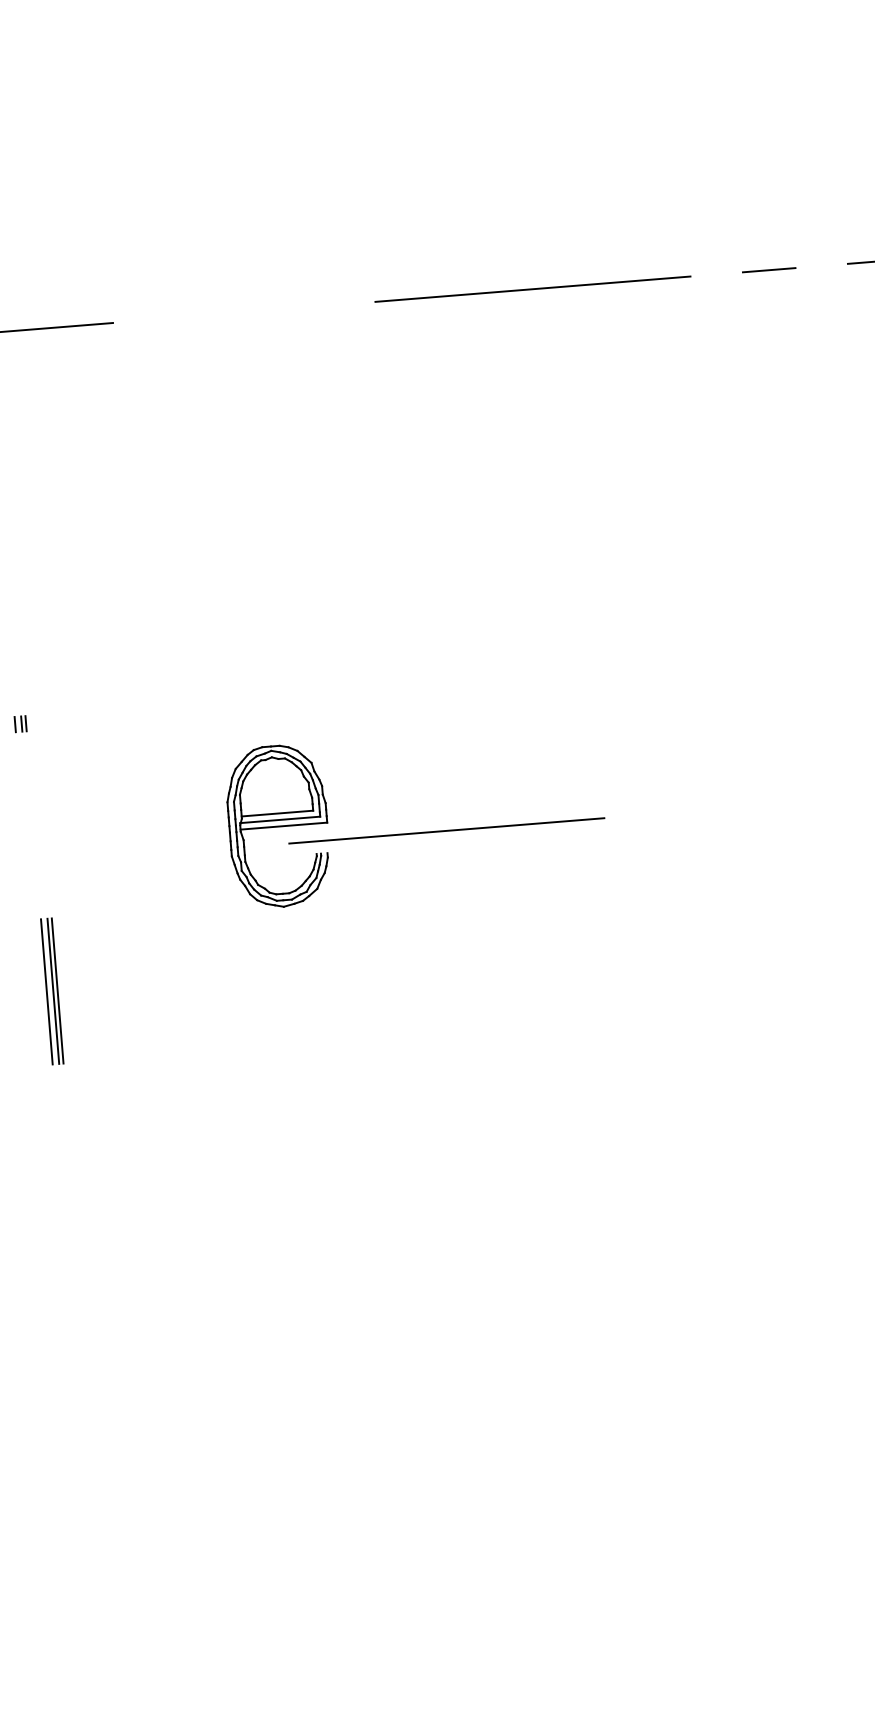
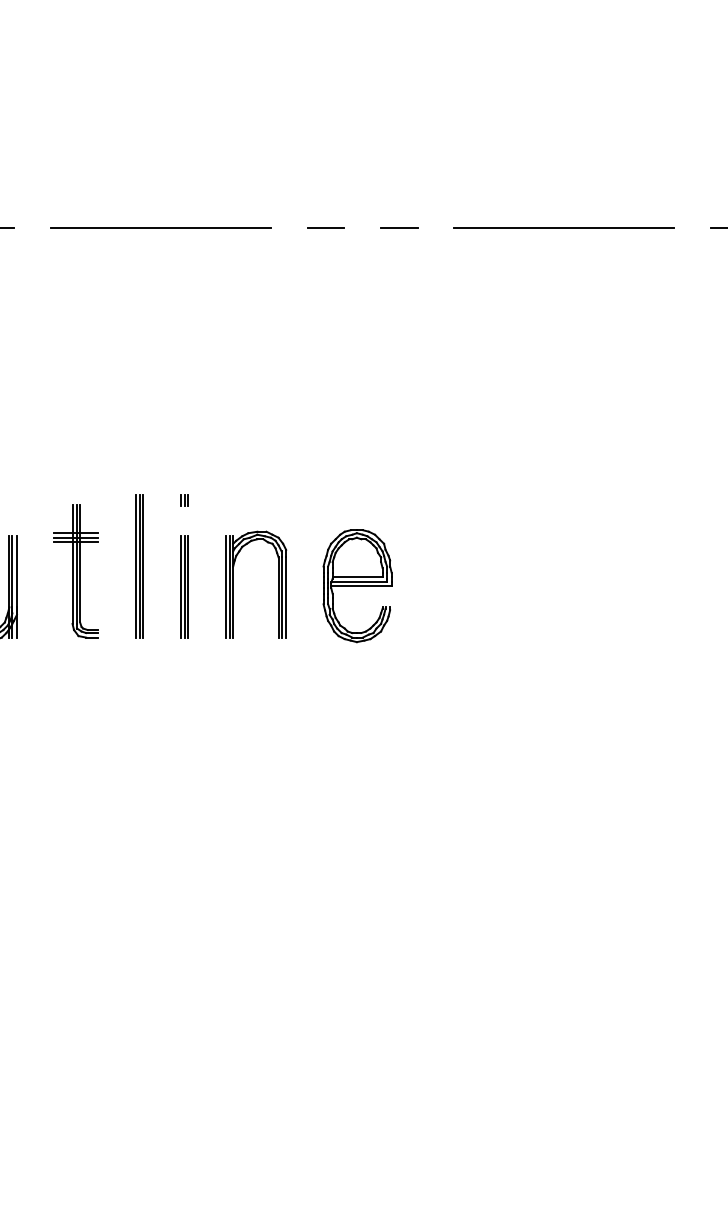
line: (295, 308) -> (398, 227), added
line: (191, 316) -> (325, 227), added
line: (445, 830) -> (473, 598), removed
part: (165, 833) -> (278, 584), added
part: (52, 990) -> (184, 586), moved

